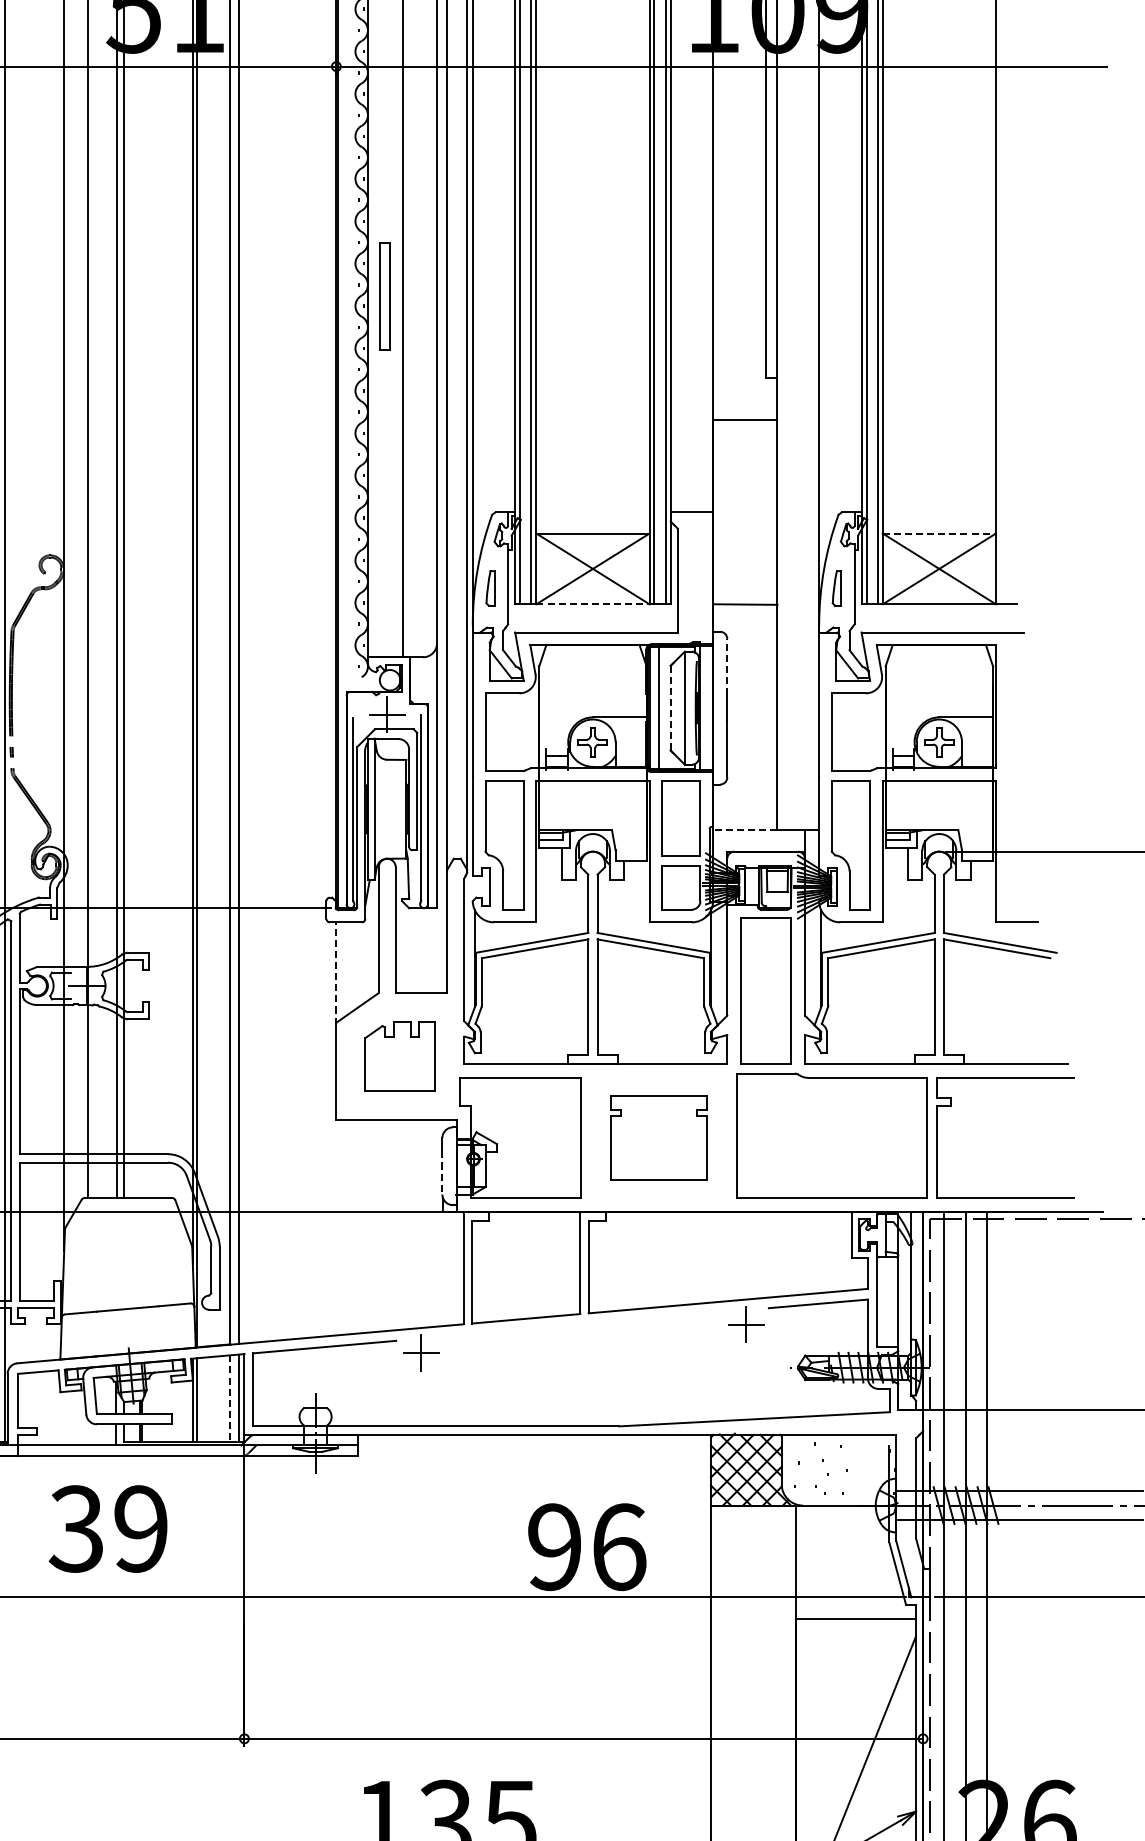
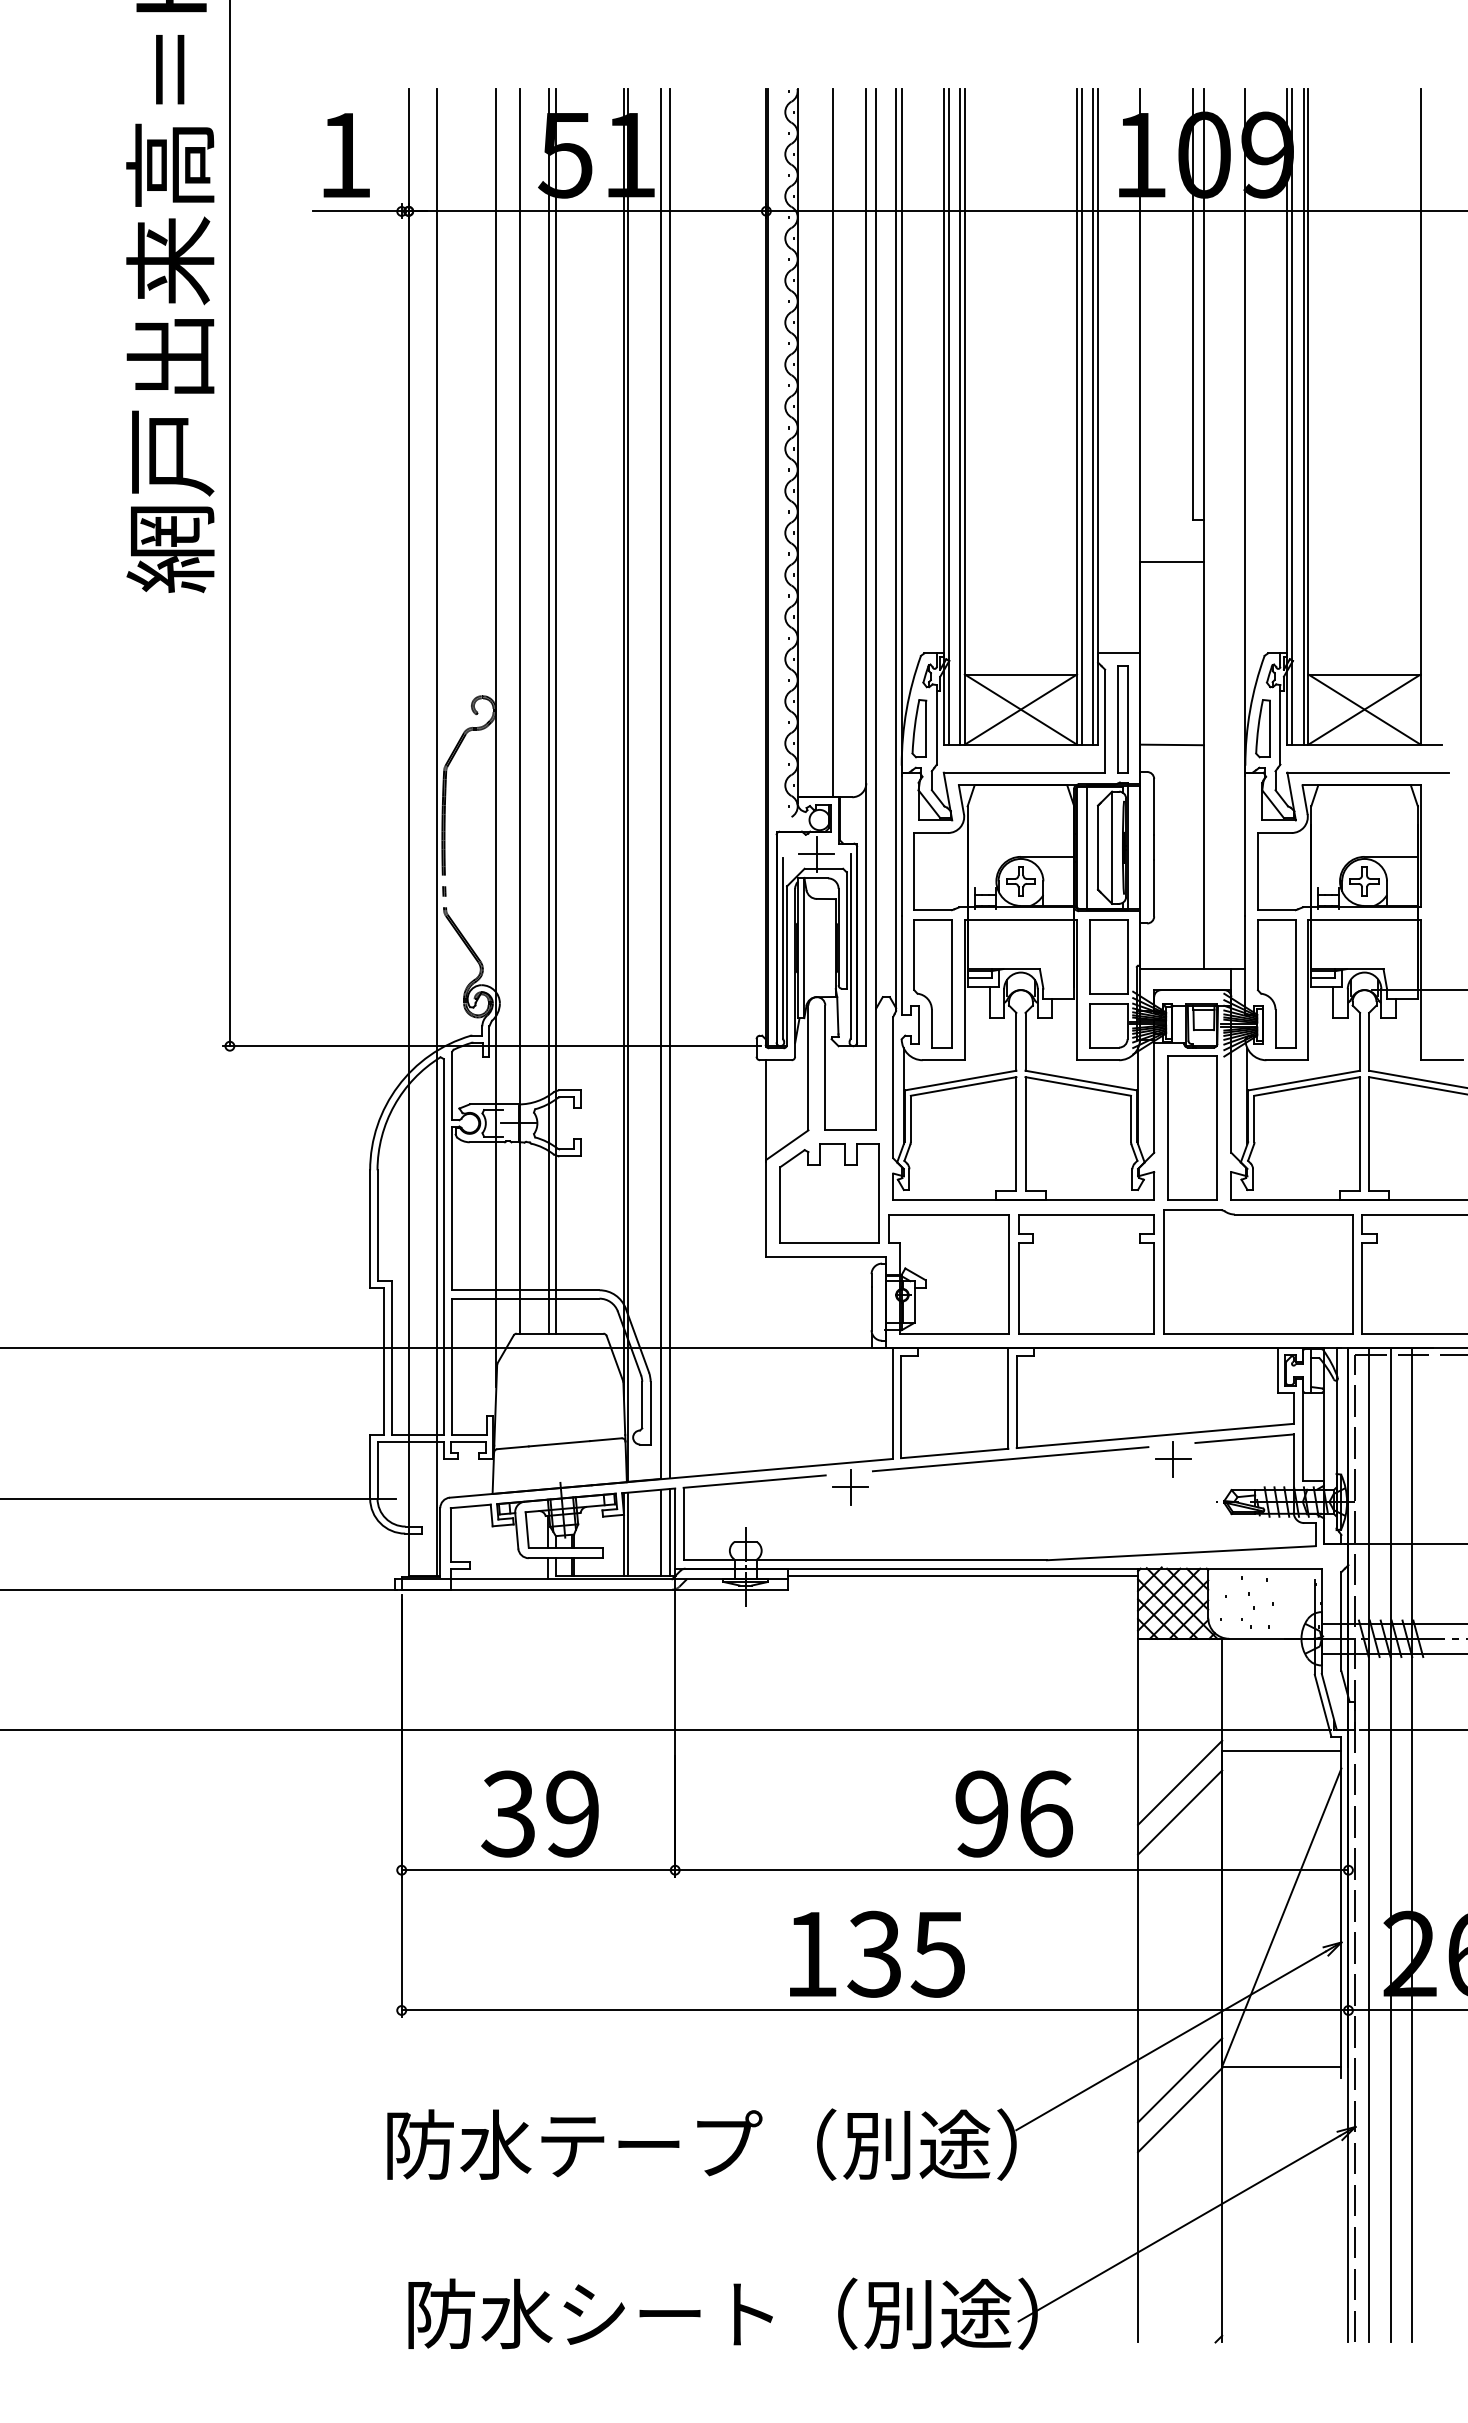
part: (384, 296) -> (1122, 719), moved
line: (940, 533) -> (1365, 674), dashed -> solid
part: (490, 587) -> (919, 728), size x1.67
part: (836, 587) -> (1262, 728), size x1.67
line: (593, 604) -> (1021, 744), dashed -> solid
line: (727, 666) -> (1154, 806), dashed -> solid
line: (671, 708) -> (1098, 848), dashed -> solid
line: (745, 830) -> (1172, 969), dashed -> solid
line: (336, 973) -> (766, 1110), dashed -> solid
part: (399, 1056) -> (829, 1193), size x1.43
part: (659, 1138) -> (1086, 1274), size x1.43
line: (442, 1173) -> (871, 1309), dashed -> solid
line: (582, 1324) -> (1010, 1459), added
line: (230, 1398) -> (661, 1532), dashed -> solid
line: (534, 1441) -> (962, 1575), added
text: (107, 1528) -> (539, 1813), moved
text: (586, 1546) -> (1013, 1813), moved
line: (753, 1650) -> (1180, 1782), added
line: (753, 1680) -> (1180, 1812), added

